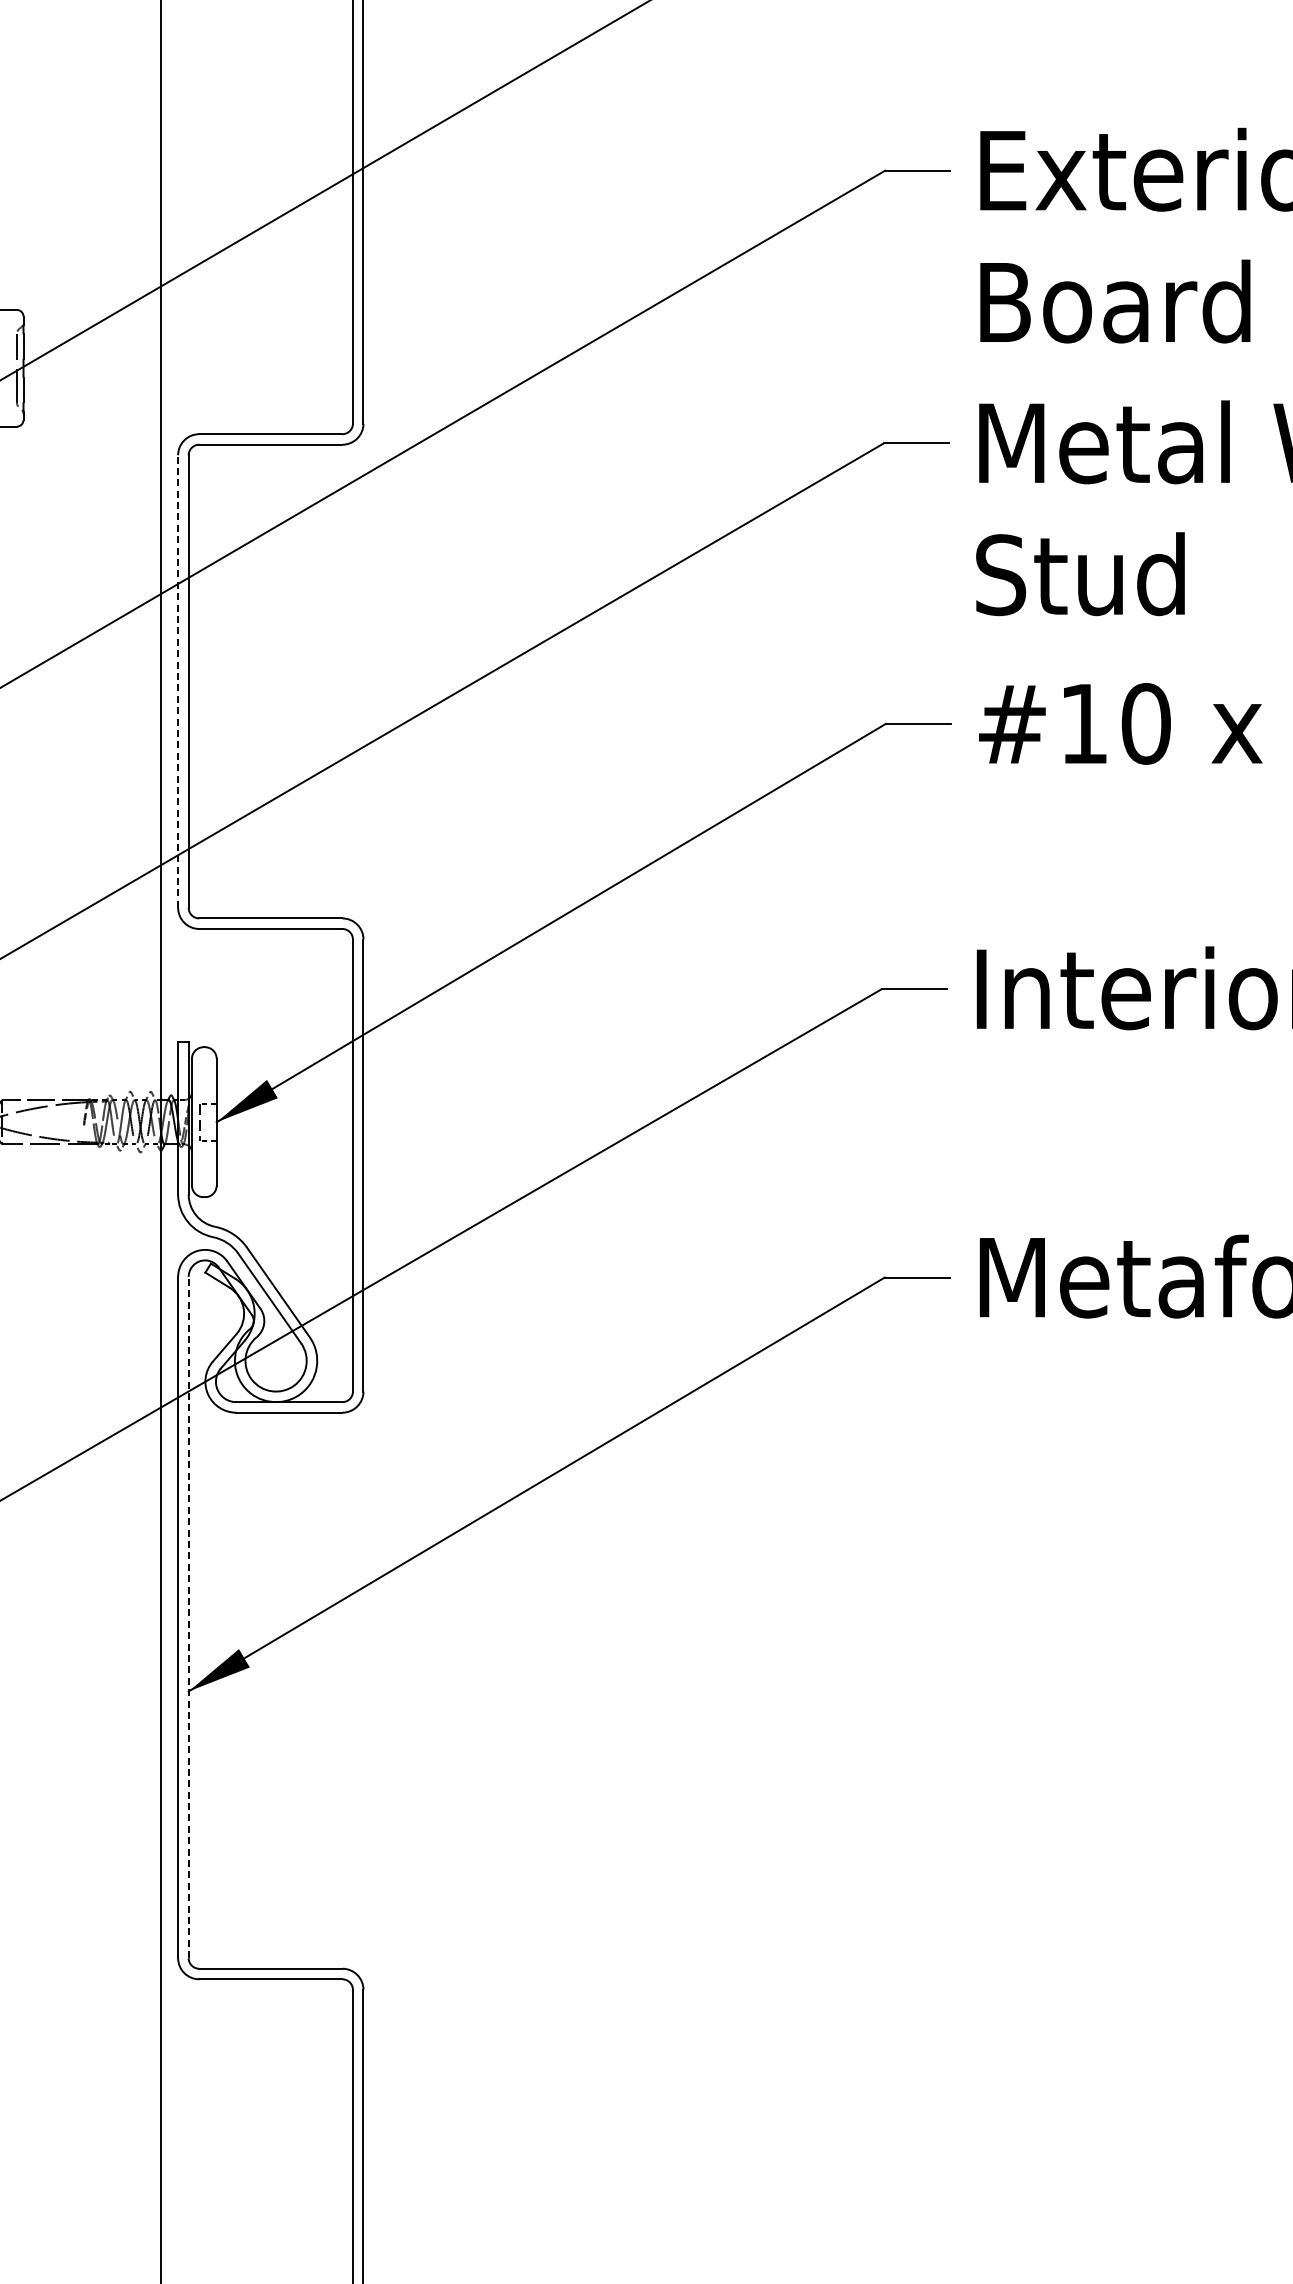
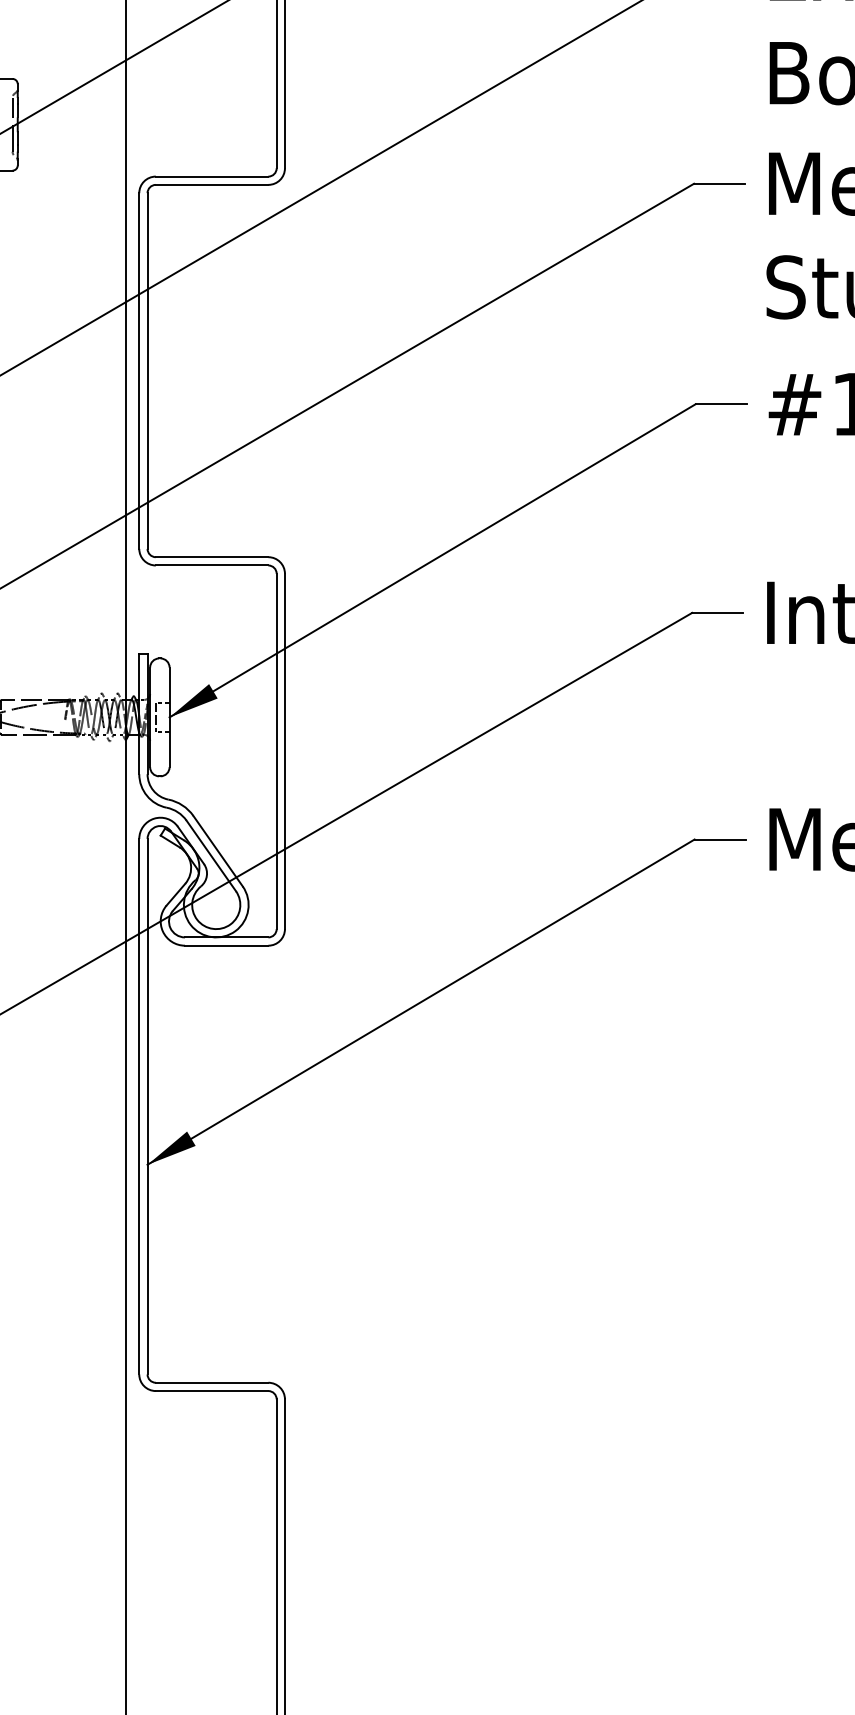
line: (178, 681) -> (139, 370), dashed -> solid
line: (188, 1617) -> (147, 1106), dashed -> solid

